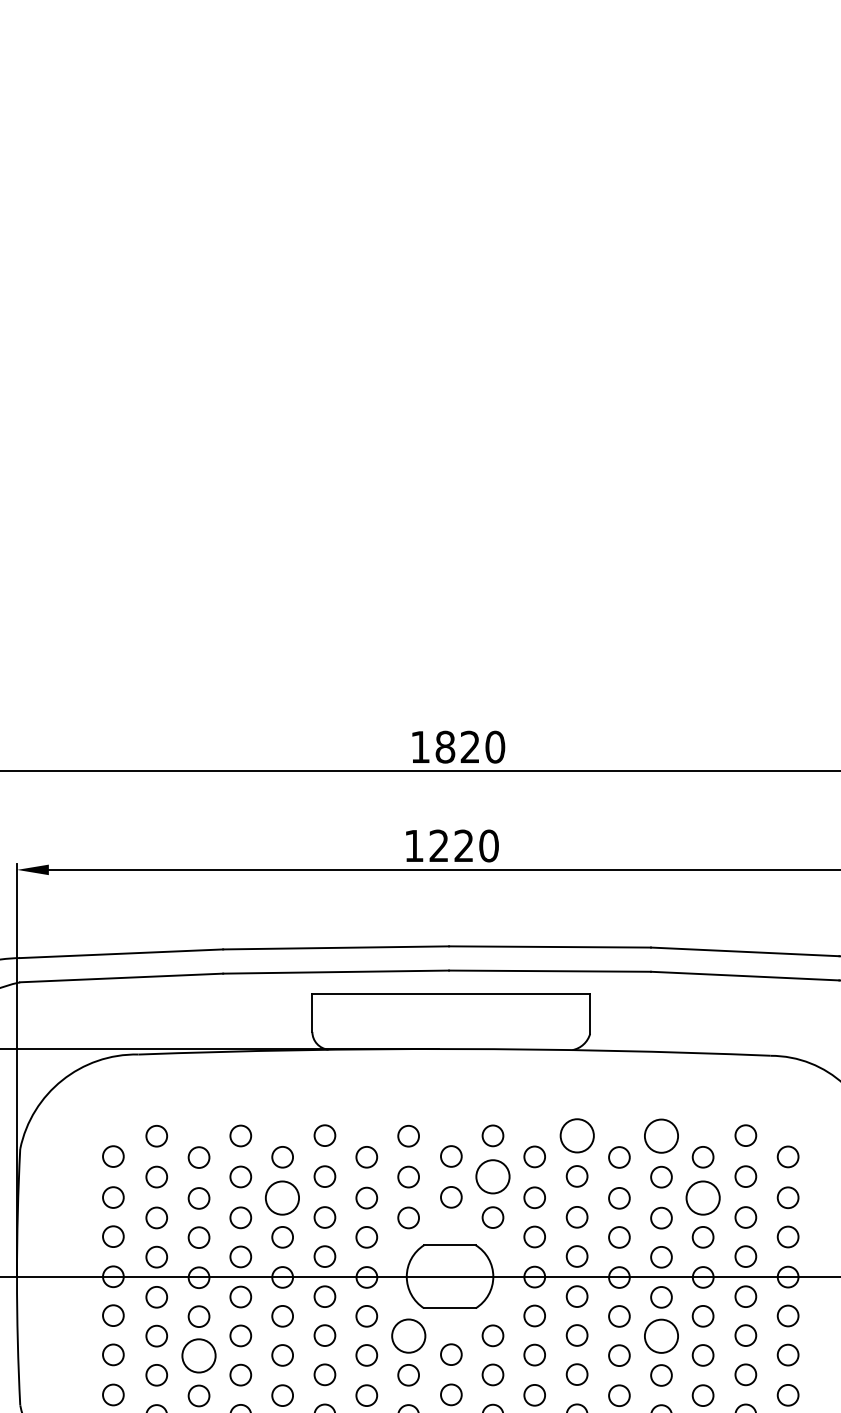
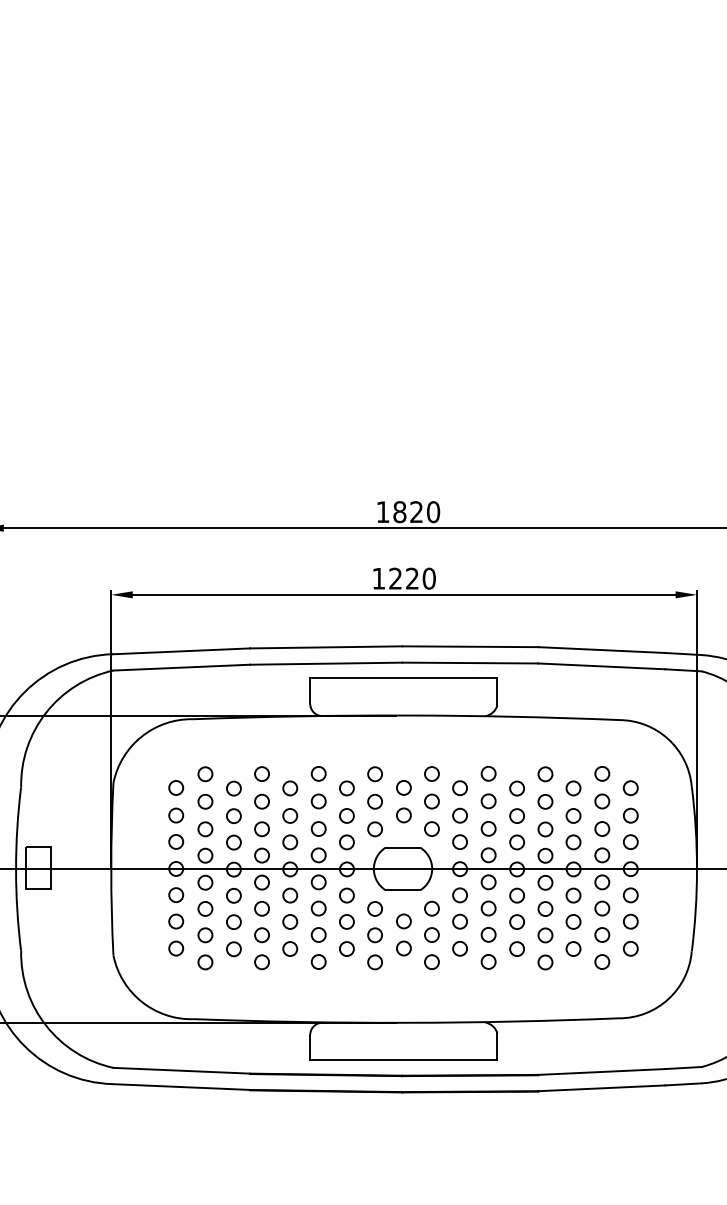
circle: (576, 1135) -> (488, 773), size x0.62
circle: (661, 1136) -> (545, 774), size x0.62
circle: (492, 1176) -> (431, 801), size x0.62
circle: (283, 1197) -> (290, 815), size x0.62
circle: (703, 1197) -> (573, 815), size x0.62
circle: (407, 1335) -> (374, 908), size x0.62
circle: (661, 1335) -> (545, 908), size x0.62
circle: (198, 1354) -> (233, 921), size x0.62

